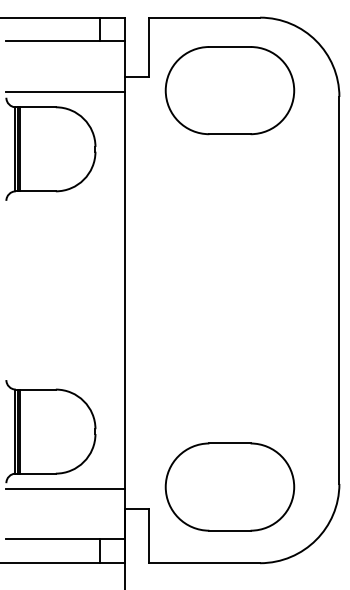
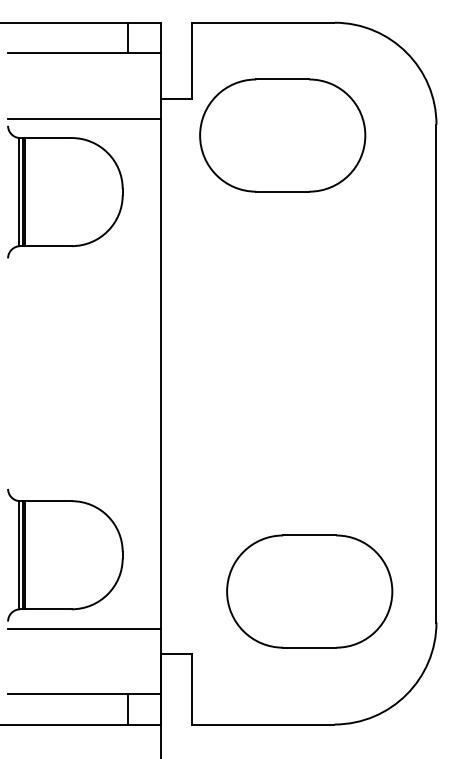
part: (229, 90) -> (282, 135), moved
part: (229, 487) -> (309, 591), moved

